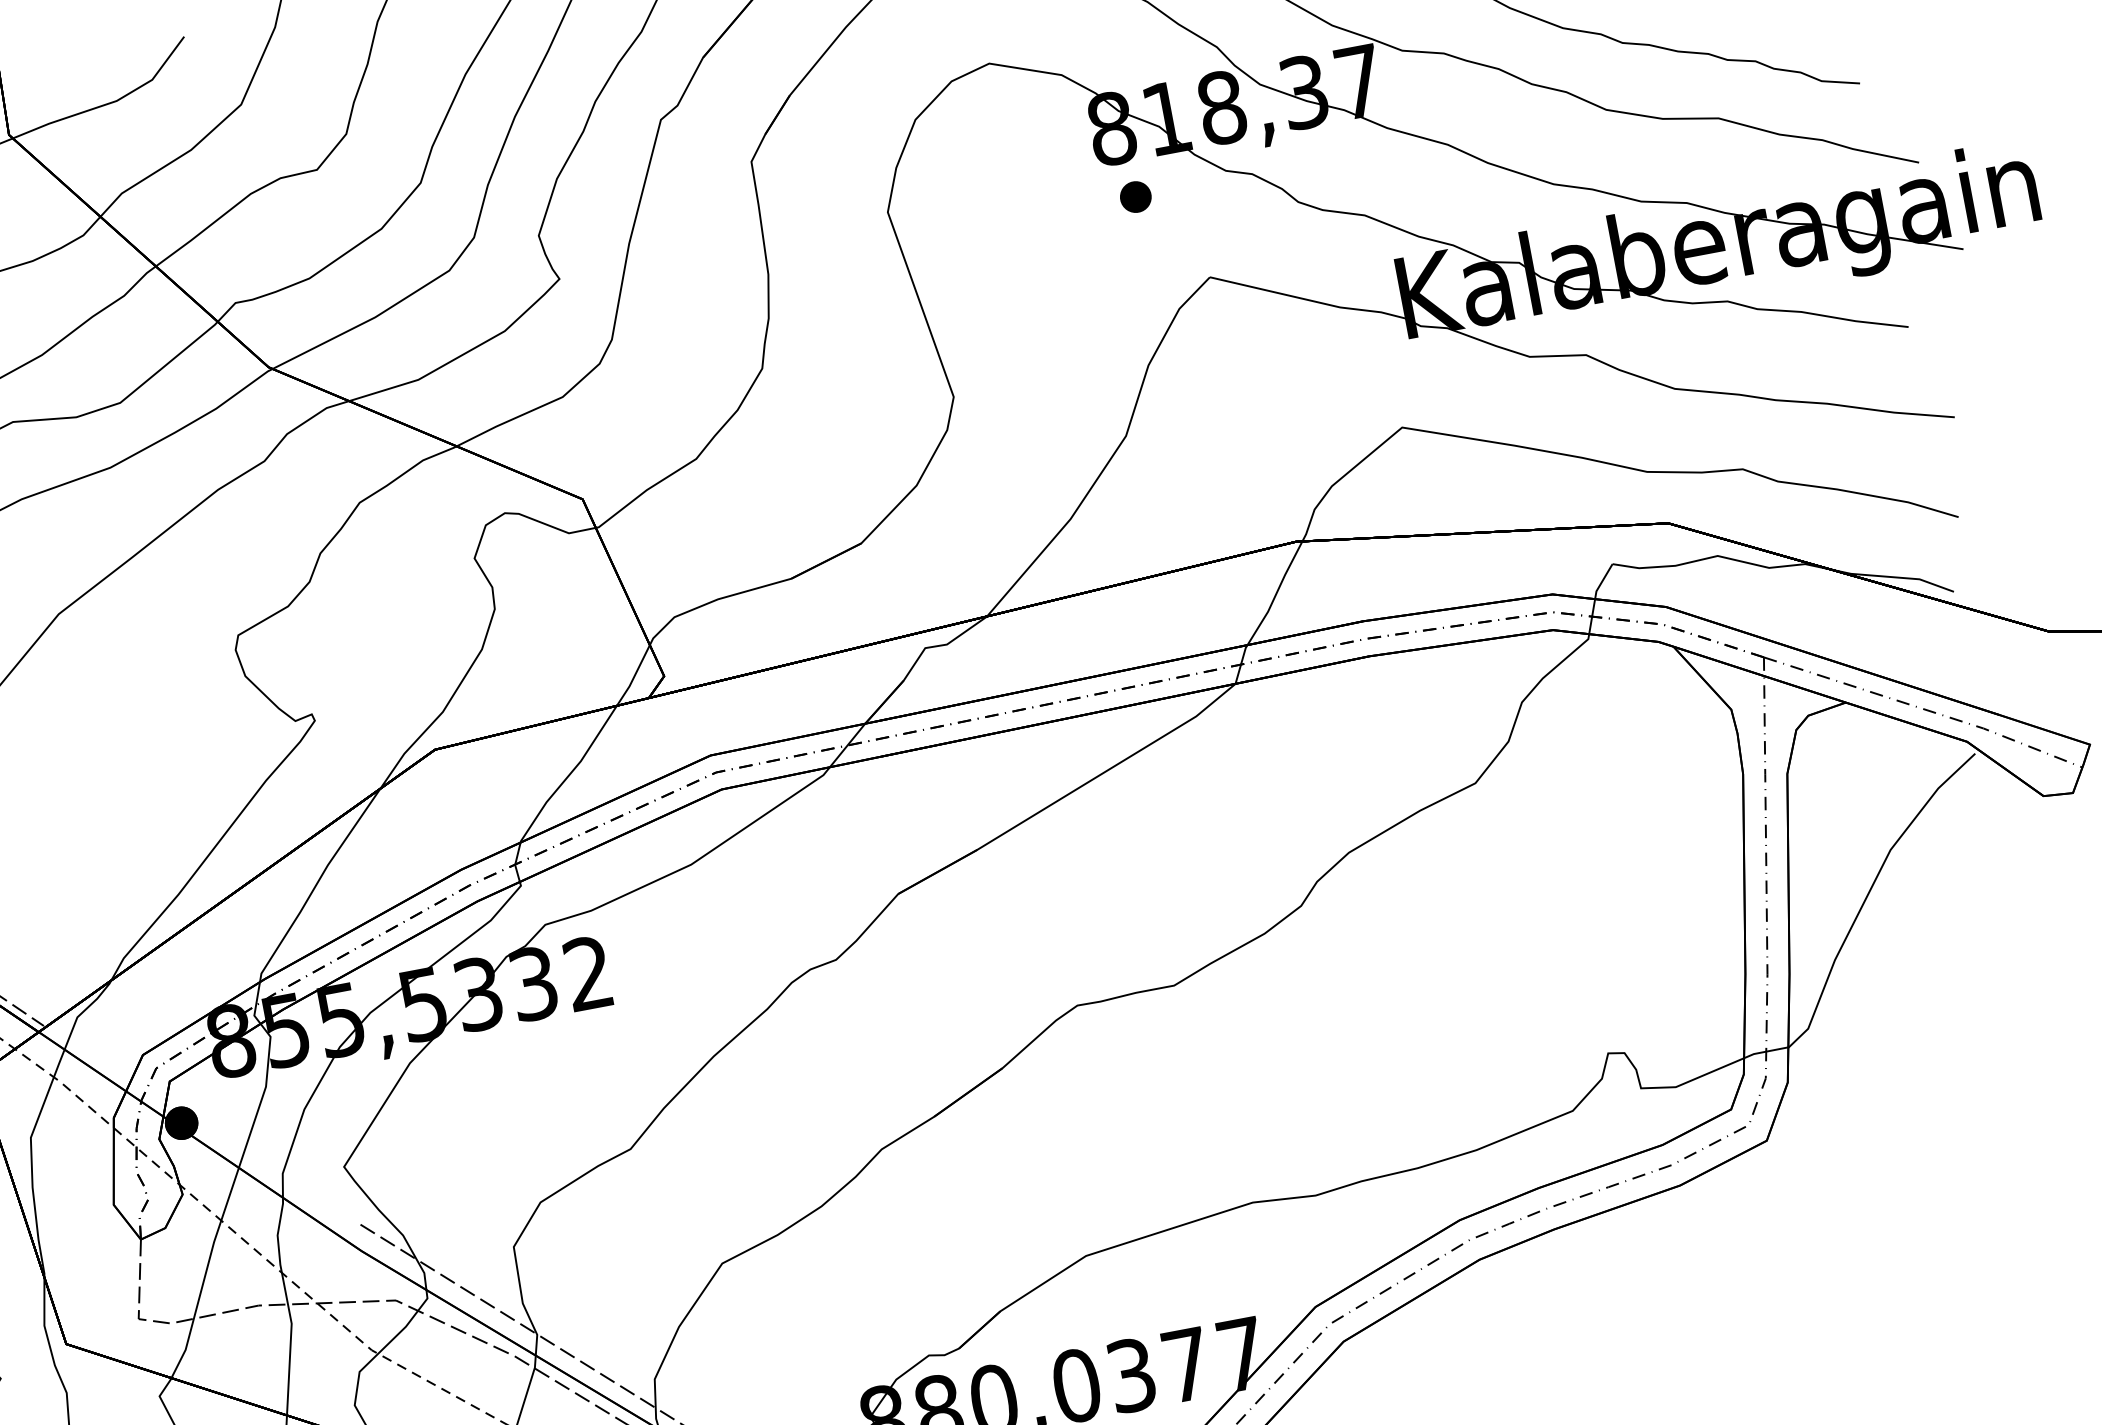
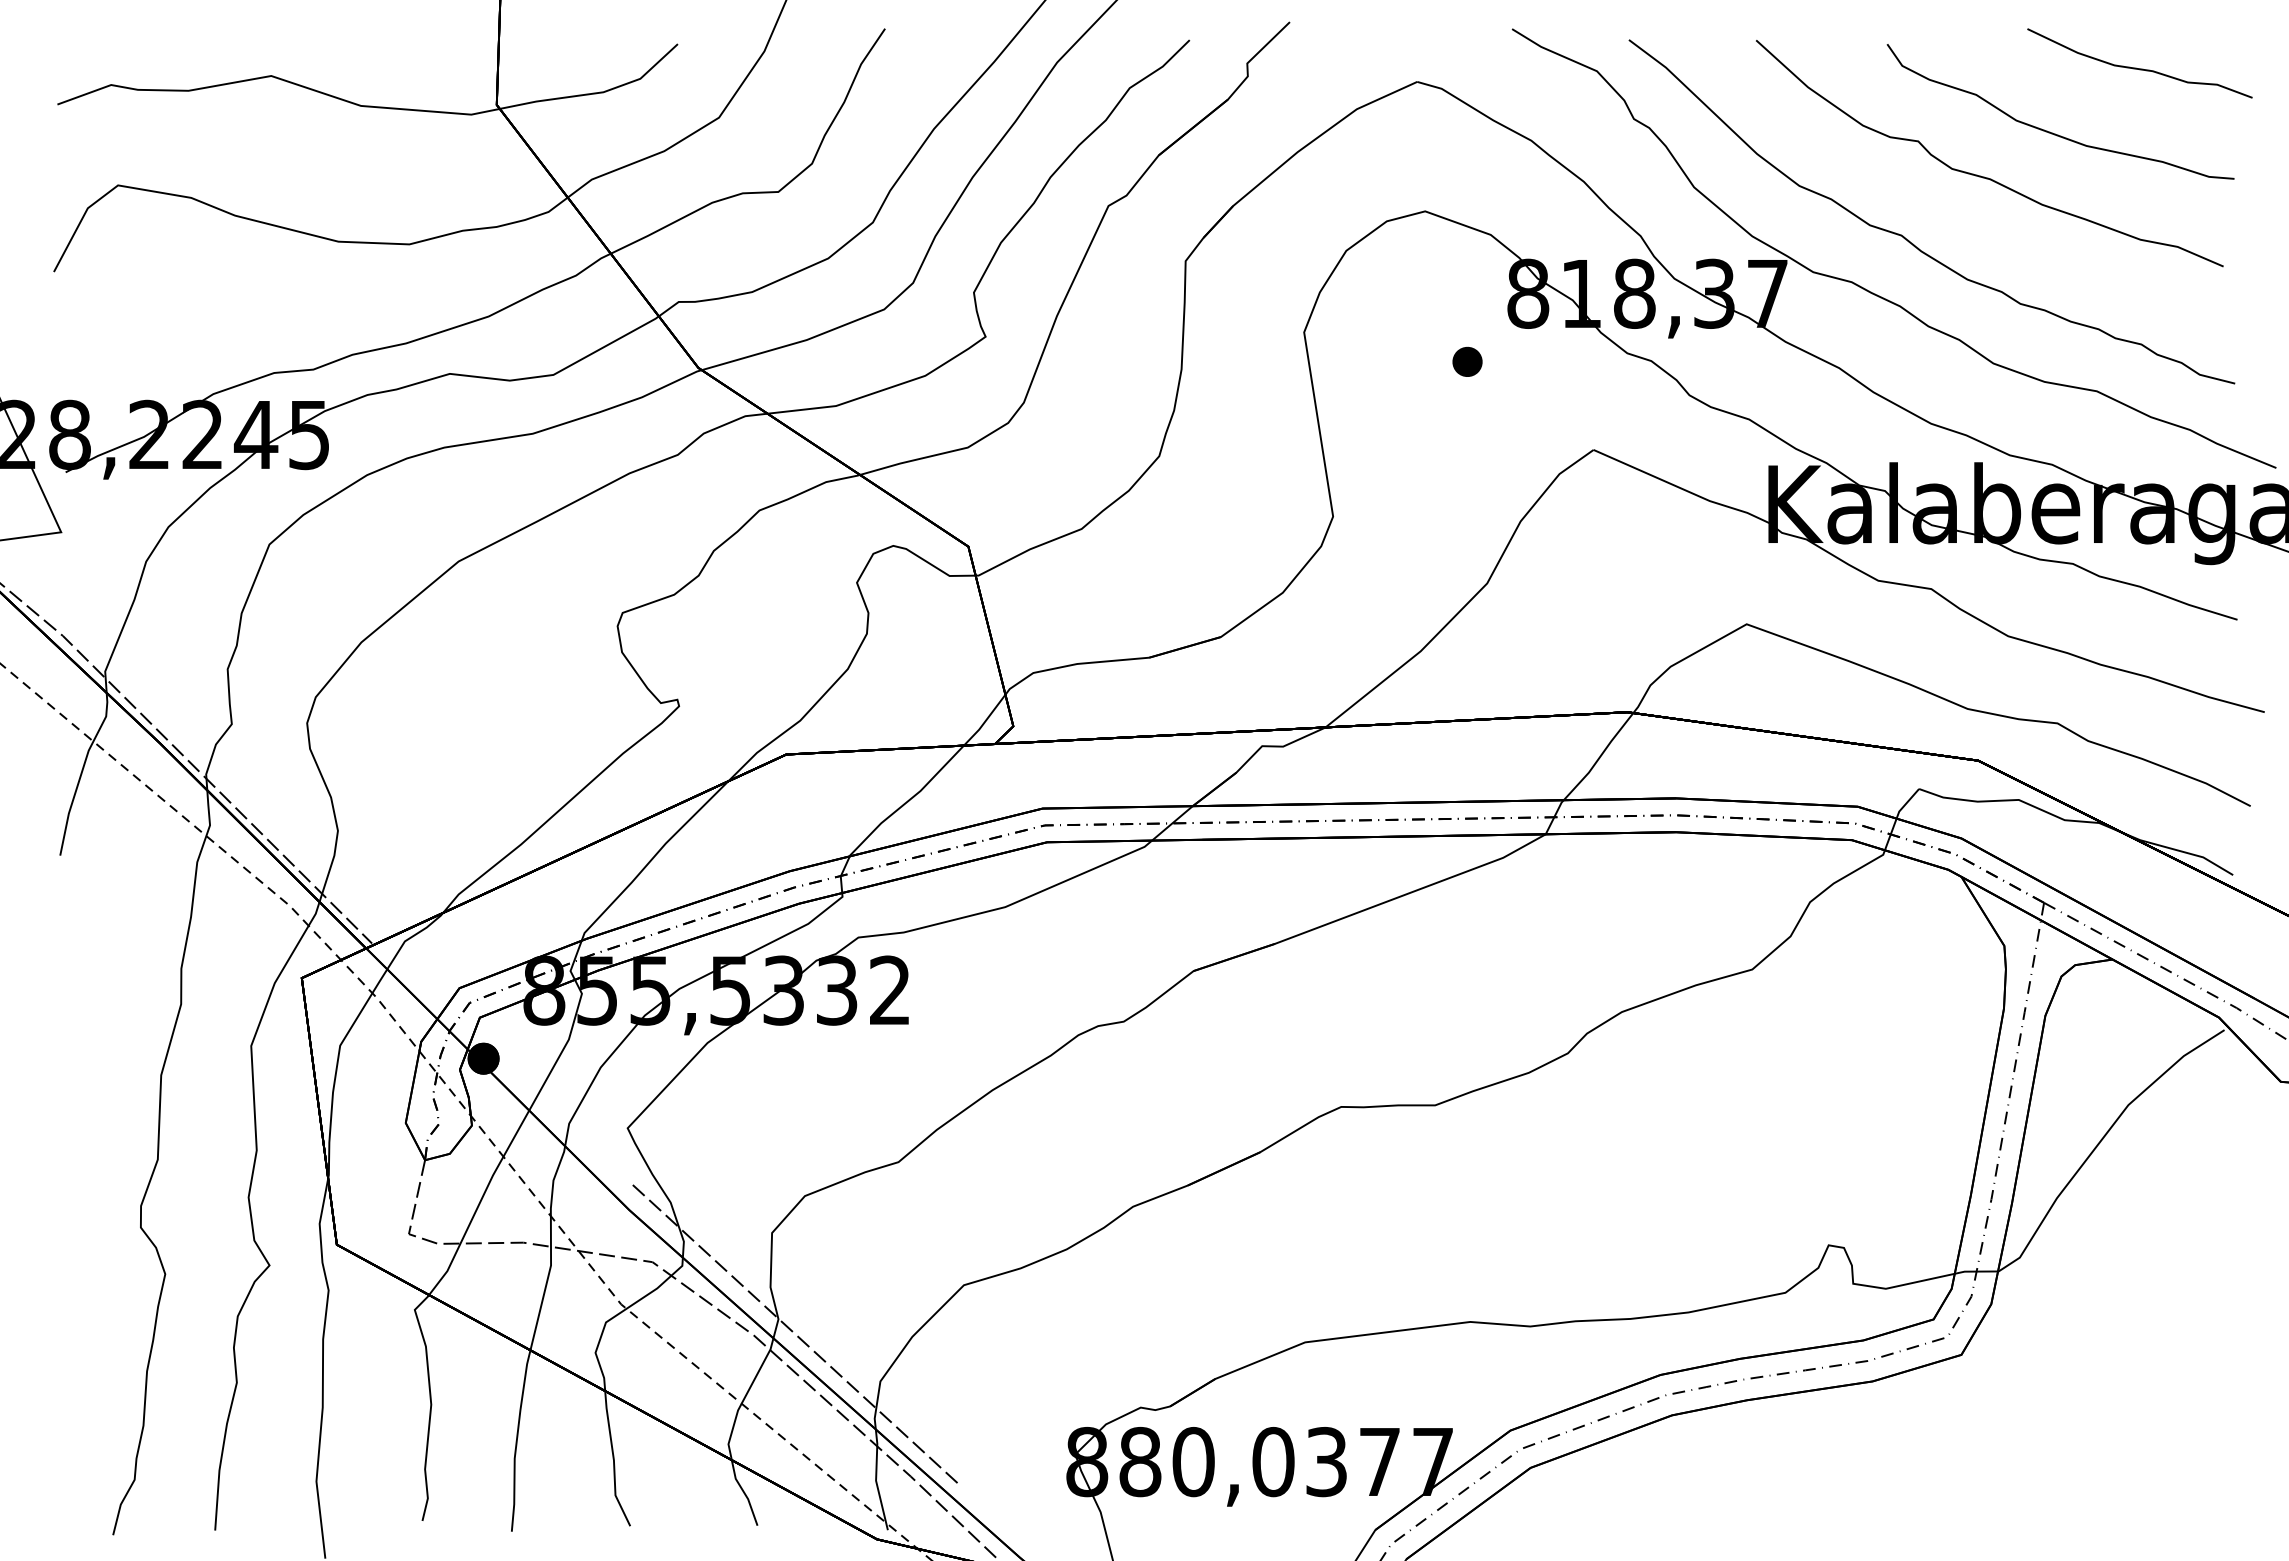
part: (1135, 196) -> (1467, 361), moved

